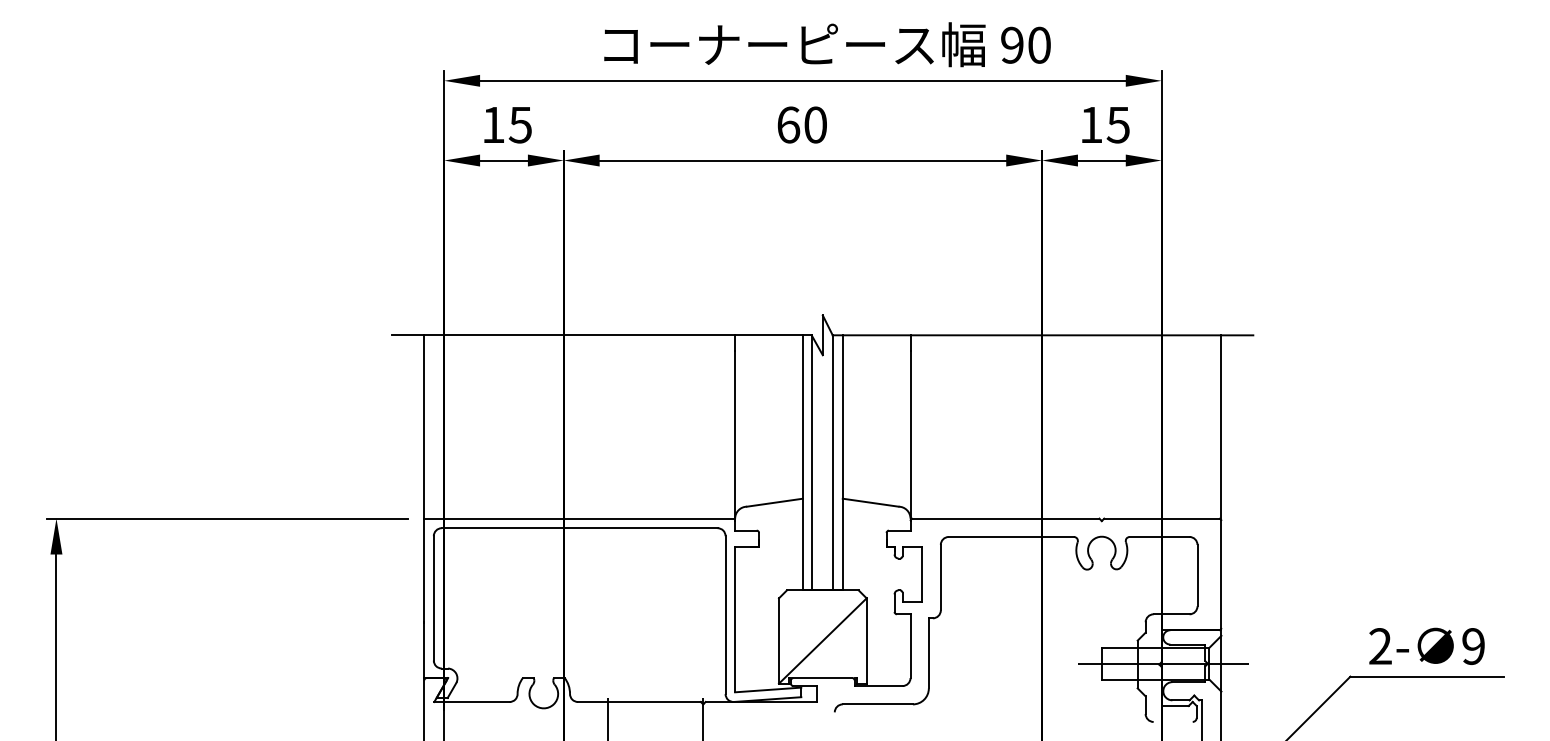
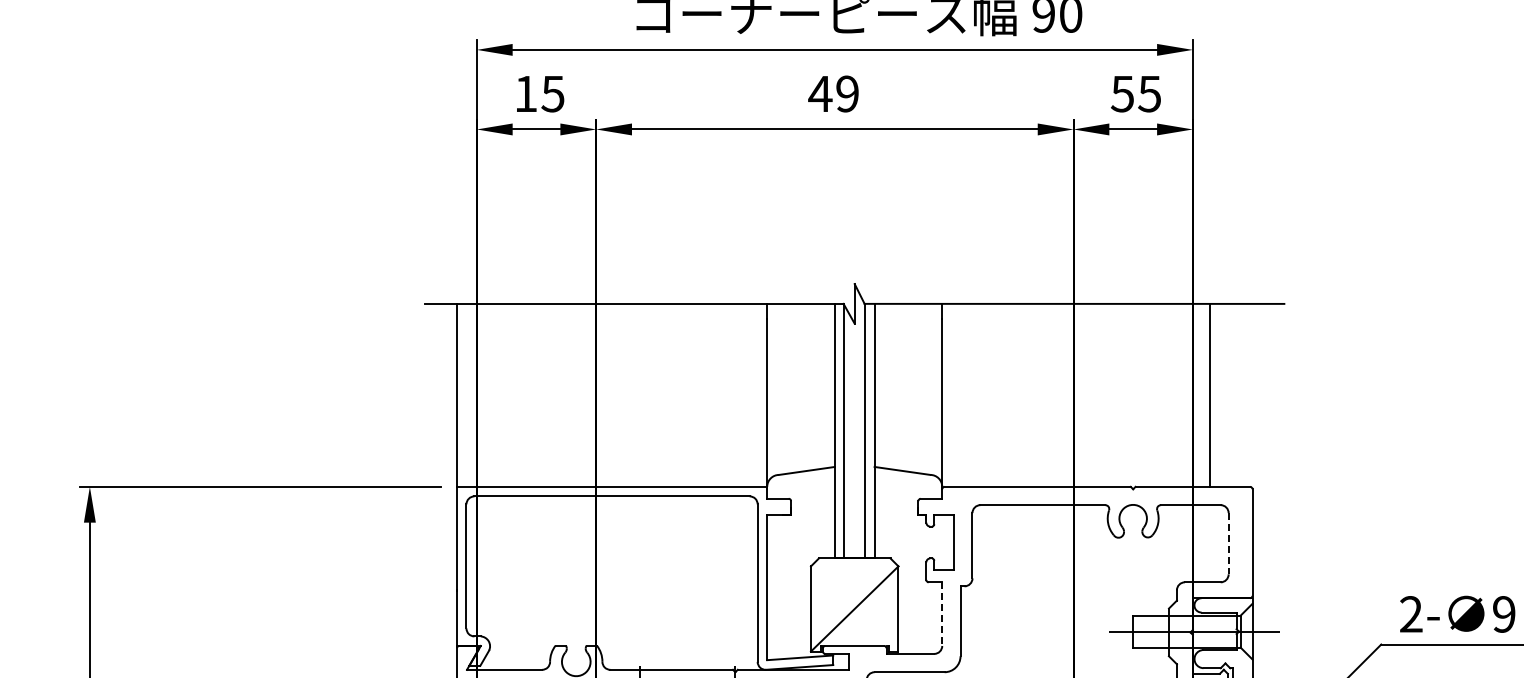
text: (801, 124) -> (833, 93), 60 -> 49
text: (1090, 125) -> (1121, 94), 15 -> 55
line: (1221, 426) -> (1209, 394), moved
line: (1197, 575) -> (1228, 543), solid -> dashed
line: (910, 646) -> (942, 614), solid -> dashed

